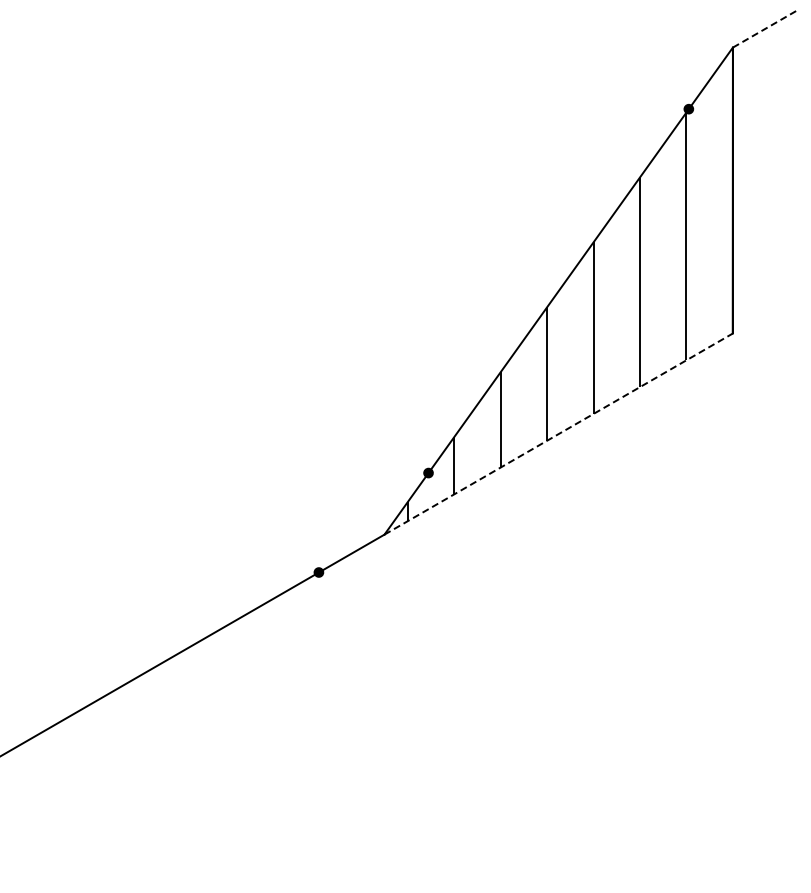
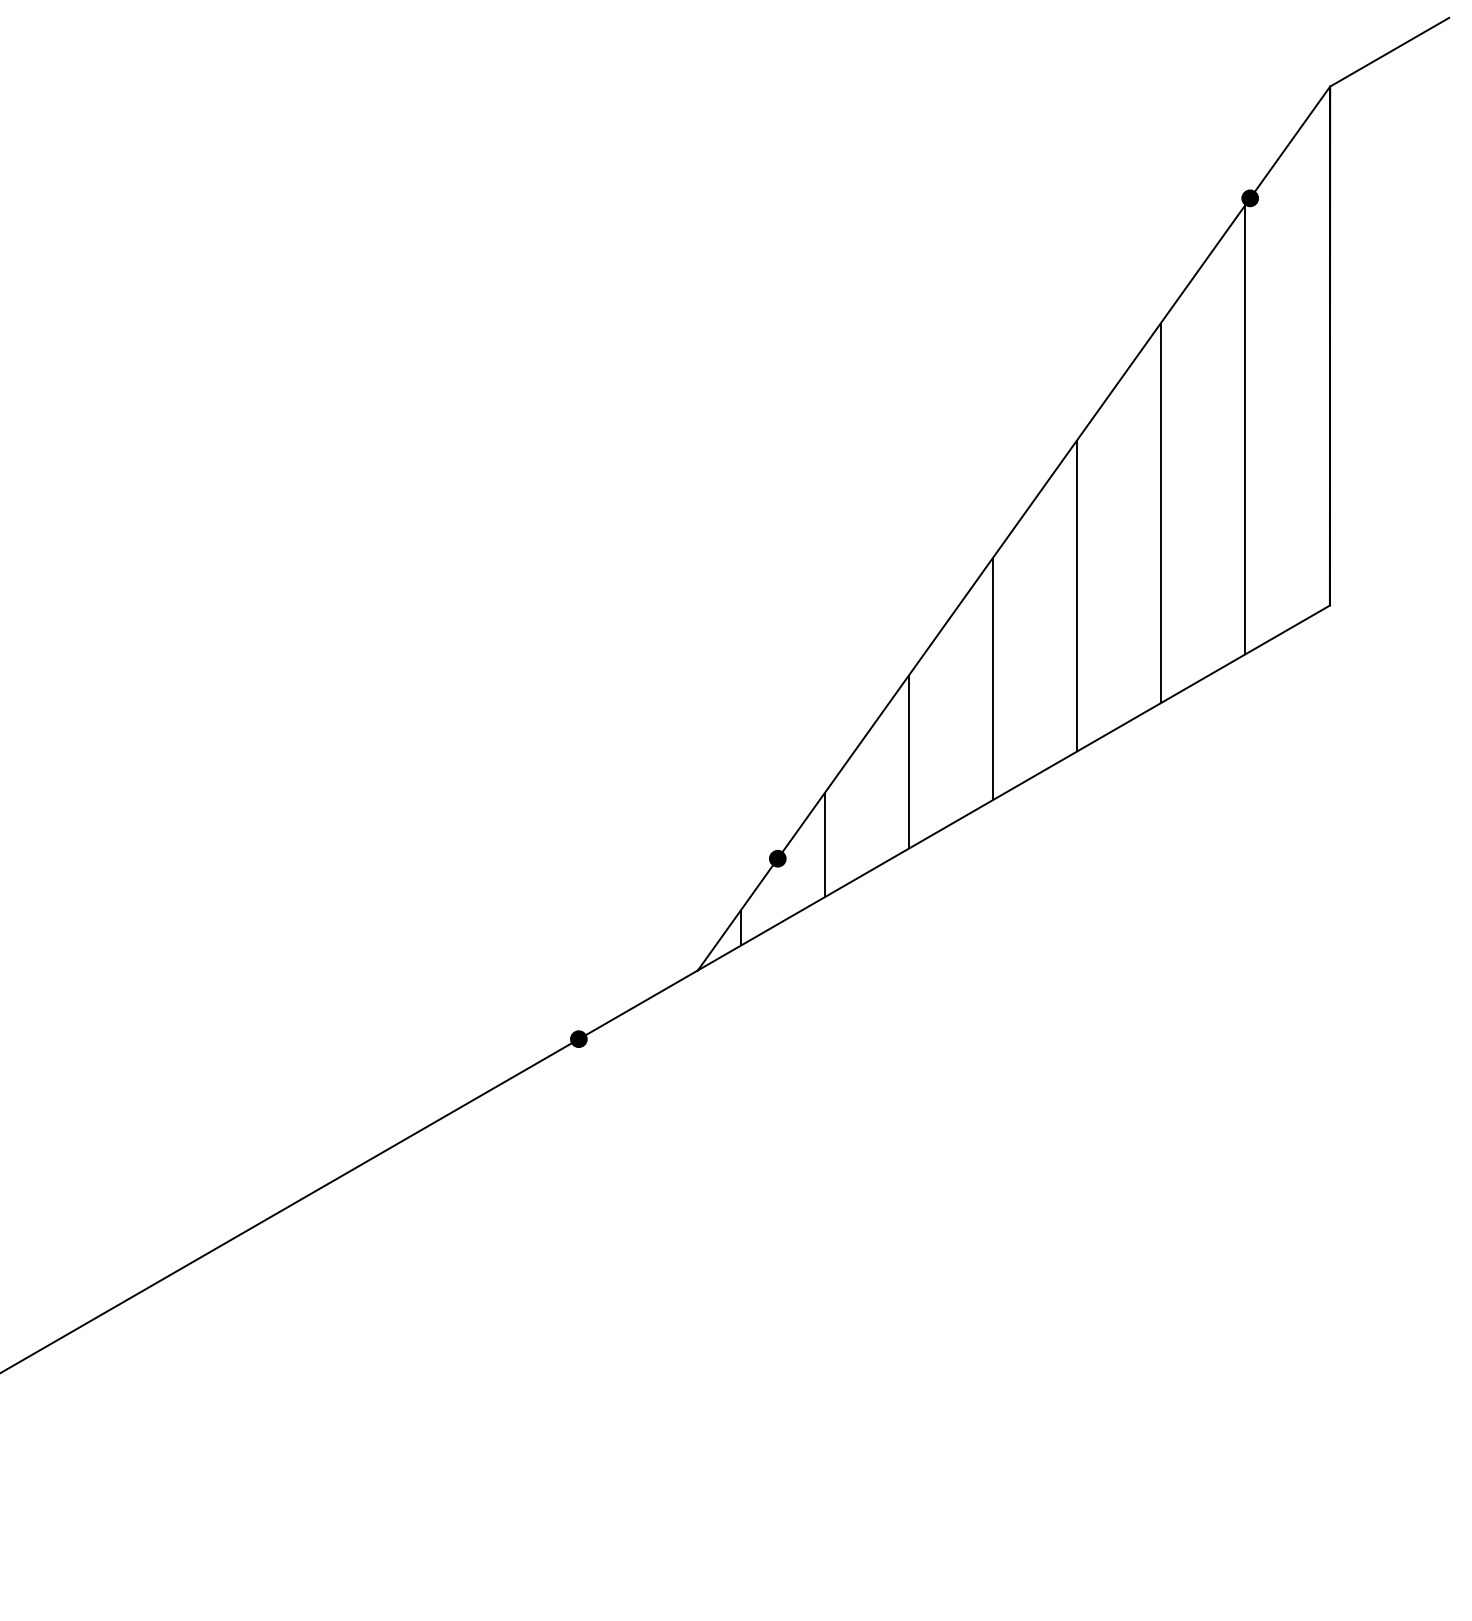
line: (765, 28) -> (1389, 51), dashed -> solid
line: (559, 433) -> (1015, 786), dashed -> solid

